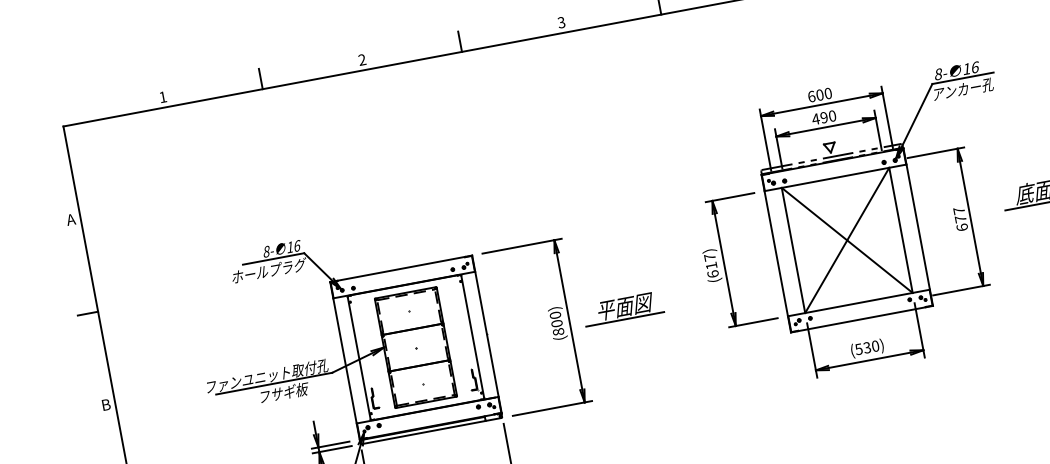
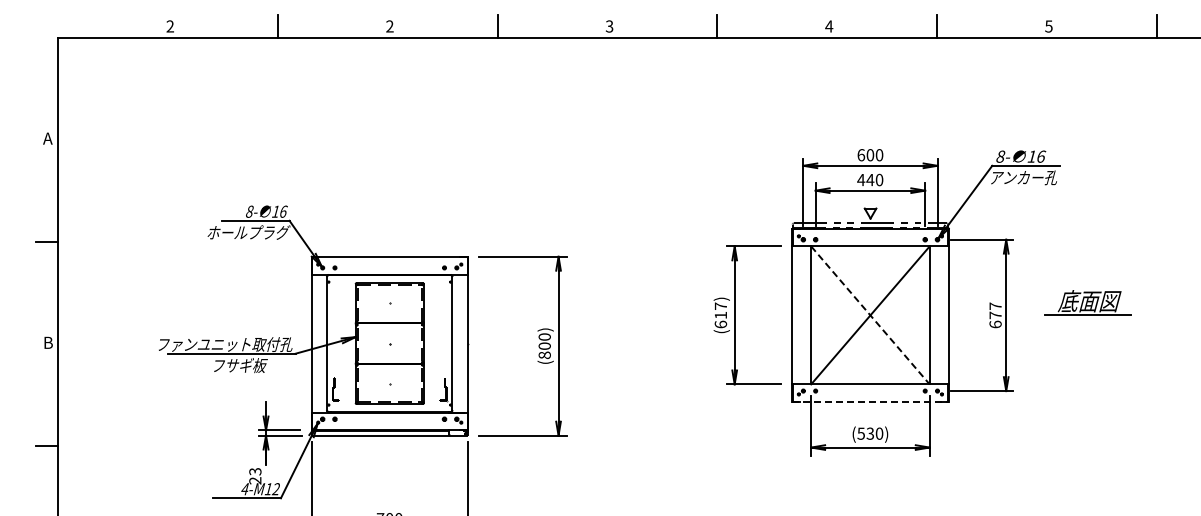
text: (162, 97) -> (169, 26), 1 -> 2
text: (824, 117) -> (870, 179), 490 -> 440
line: (847, 240) -> (870, 315), solid -> dashed
part: (622, 308) -> (617, 343), removed
line: (862, 319) -> (870, 402), solid -> dashed

